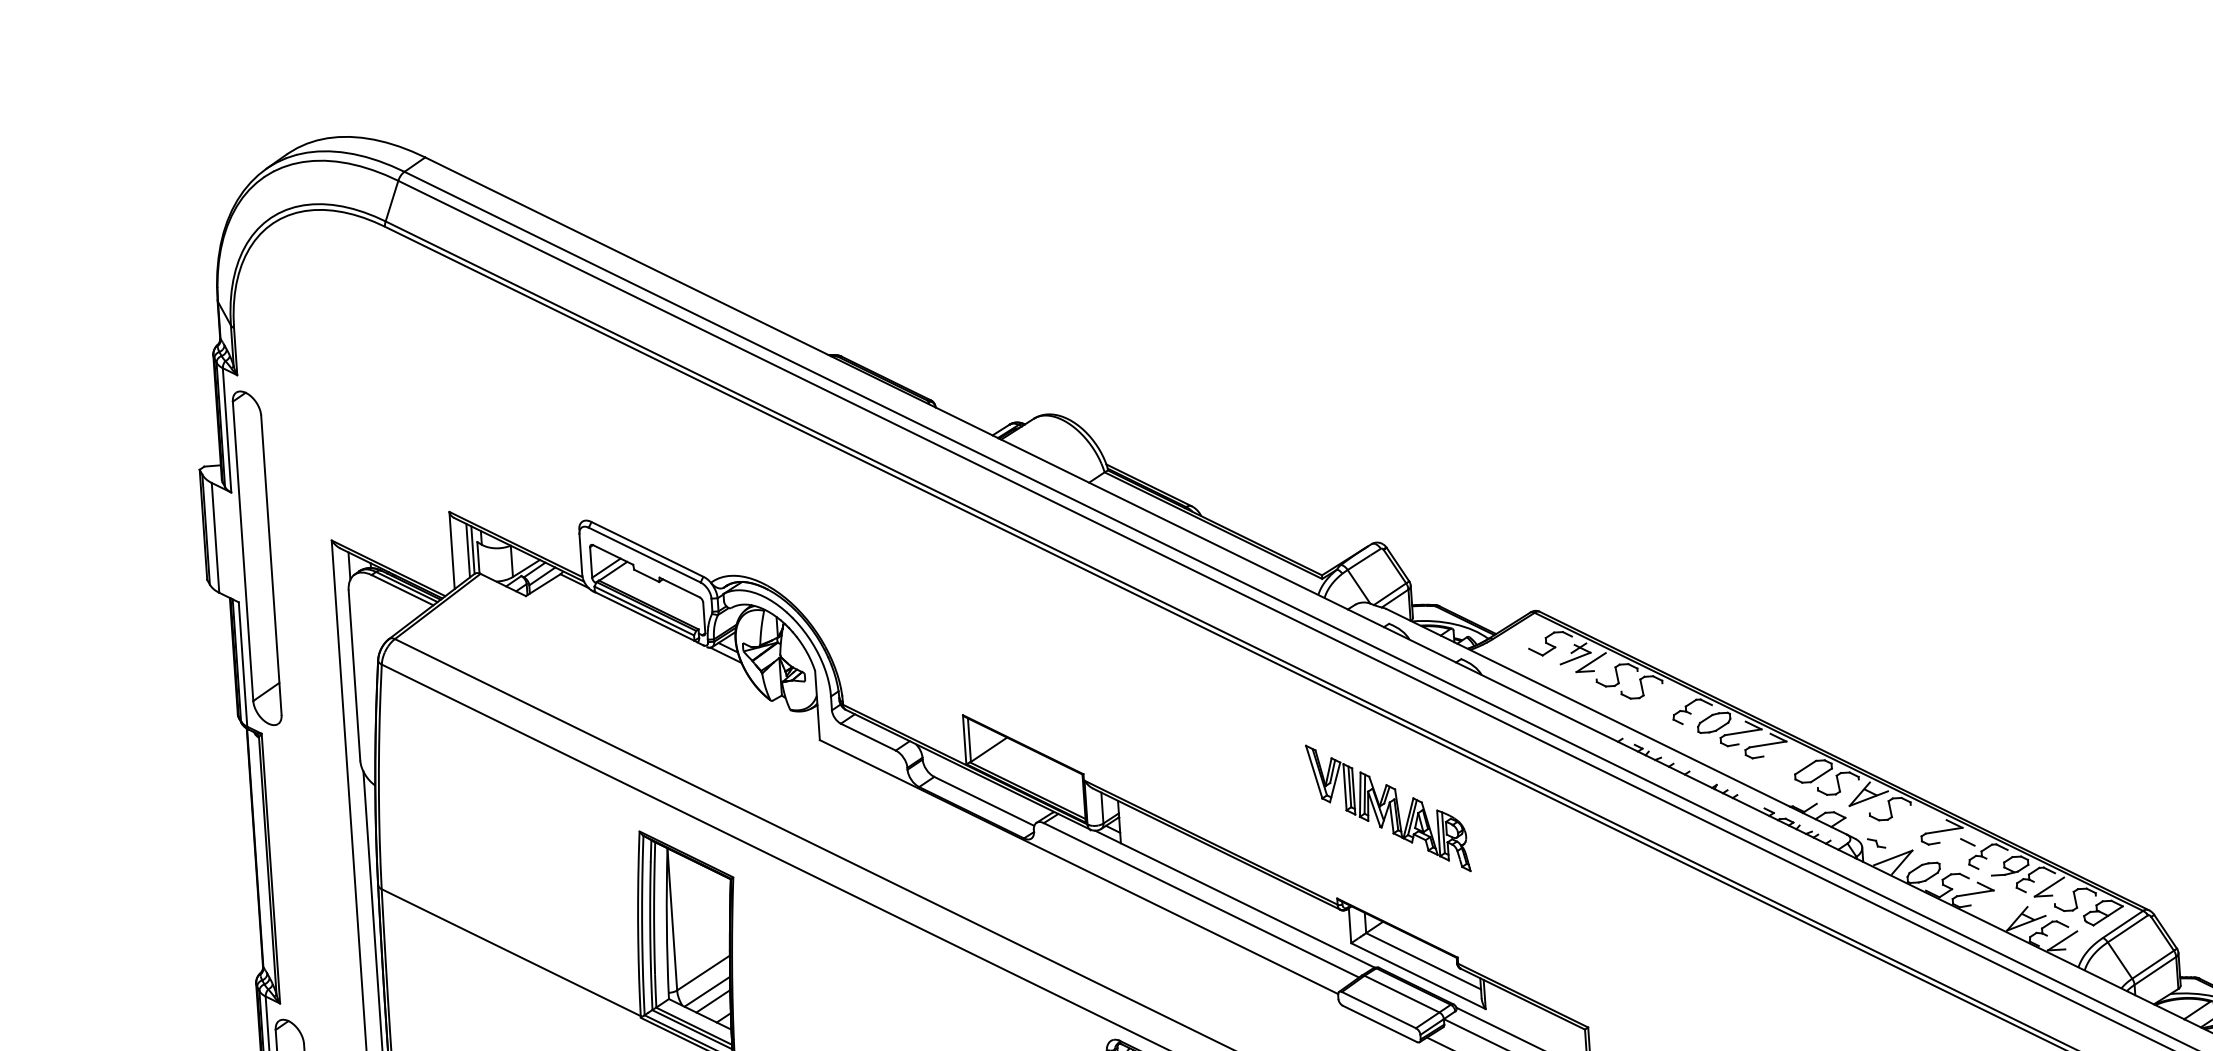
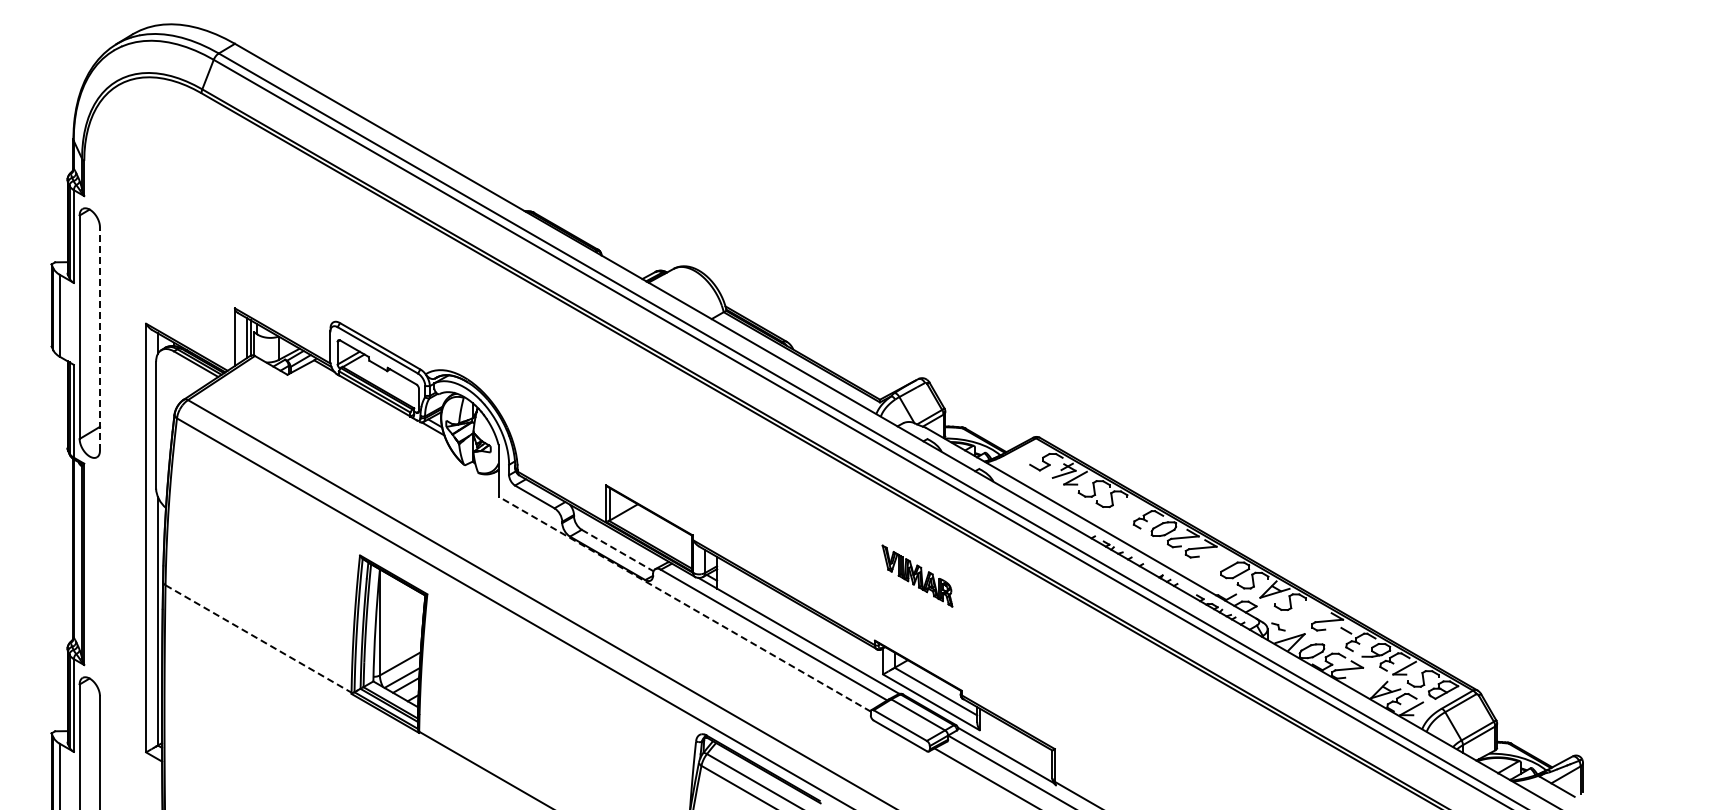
line: (272, 564) -> (100, 338), solid -> dashed
line: (985, 801) -> (618, 550), solid -> dashed
part: (1388, 807) -> (917, 575), size x0.6
line: (1078, 867) -> (684, 604), solid -> dashed
line: (511, 953) -> (258, 639), solid -> dashed

